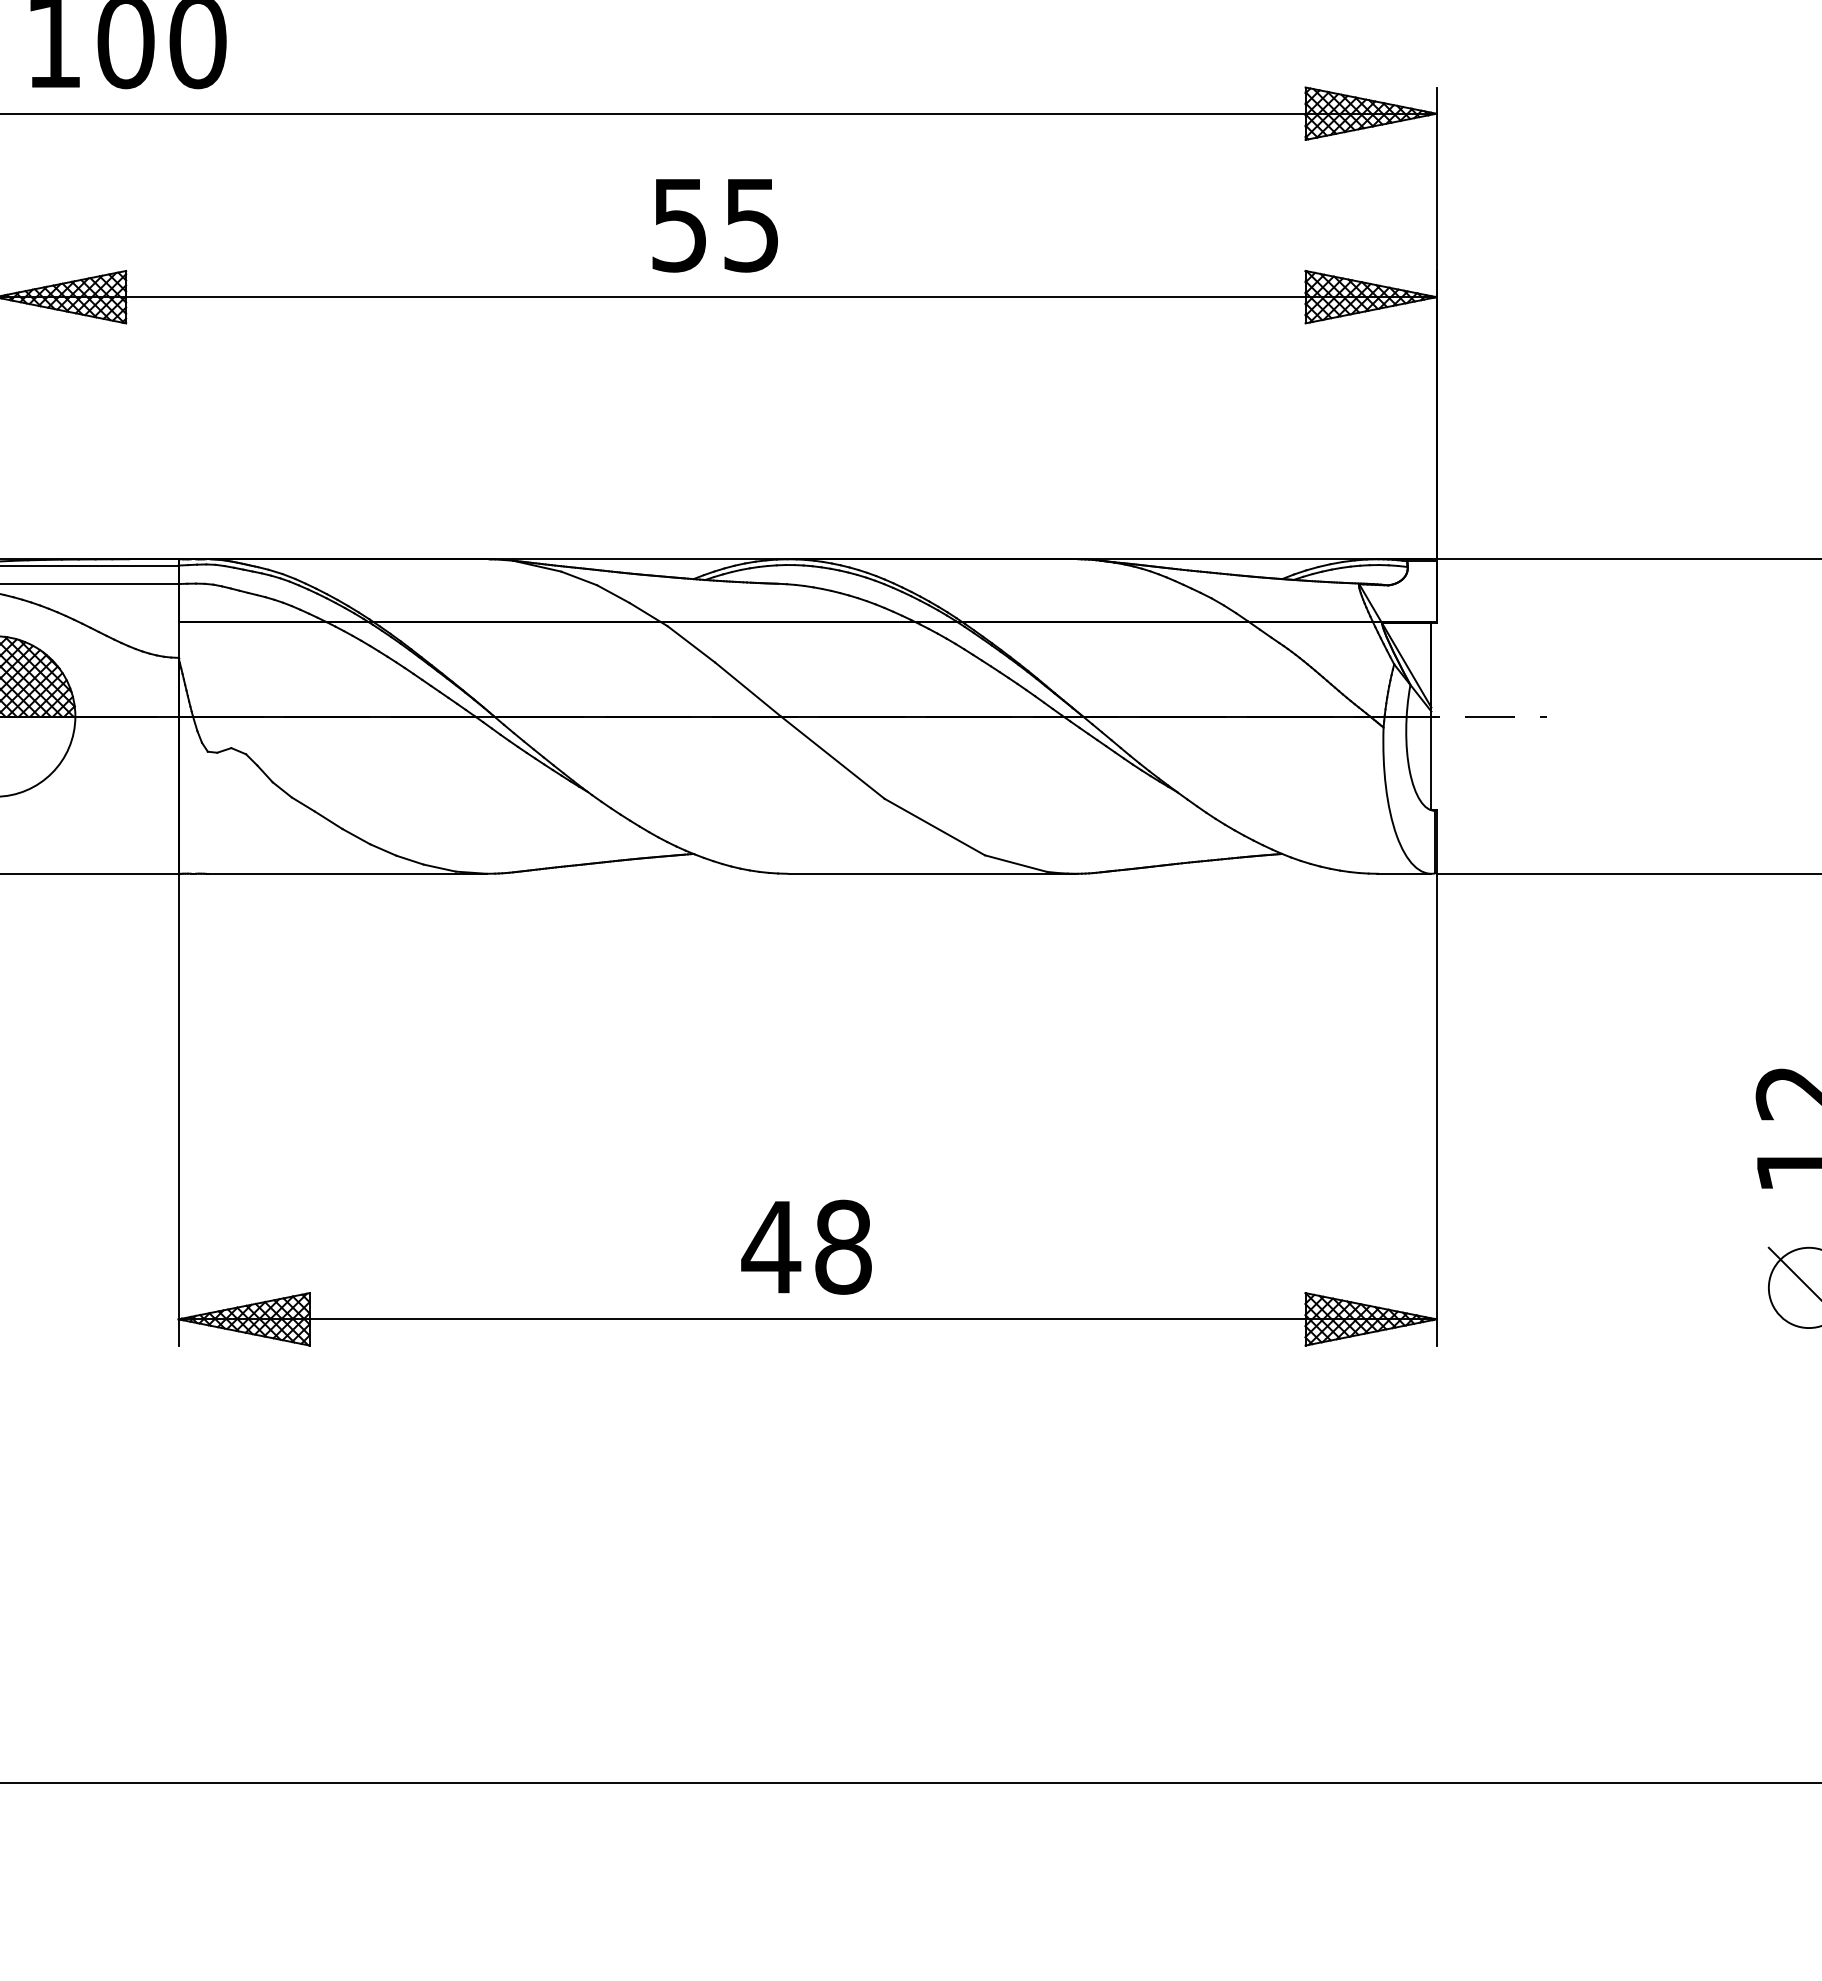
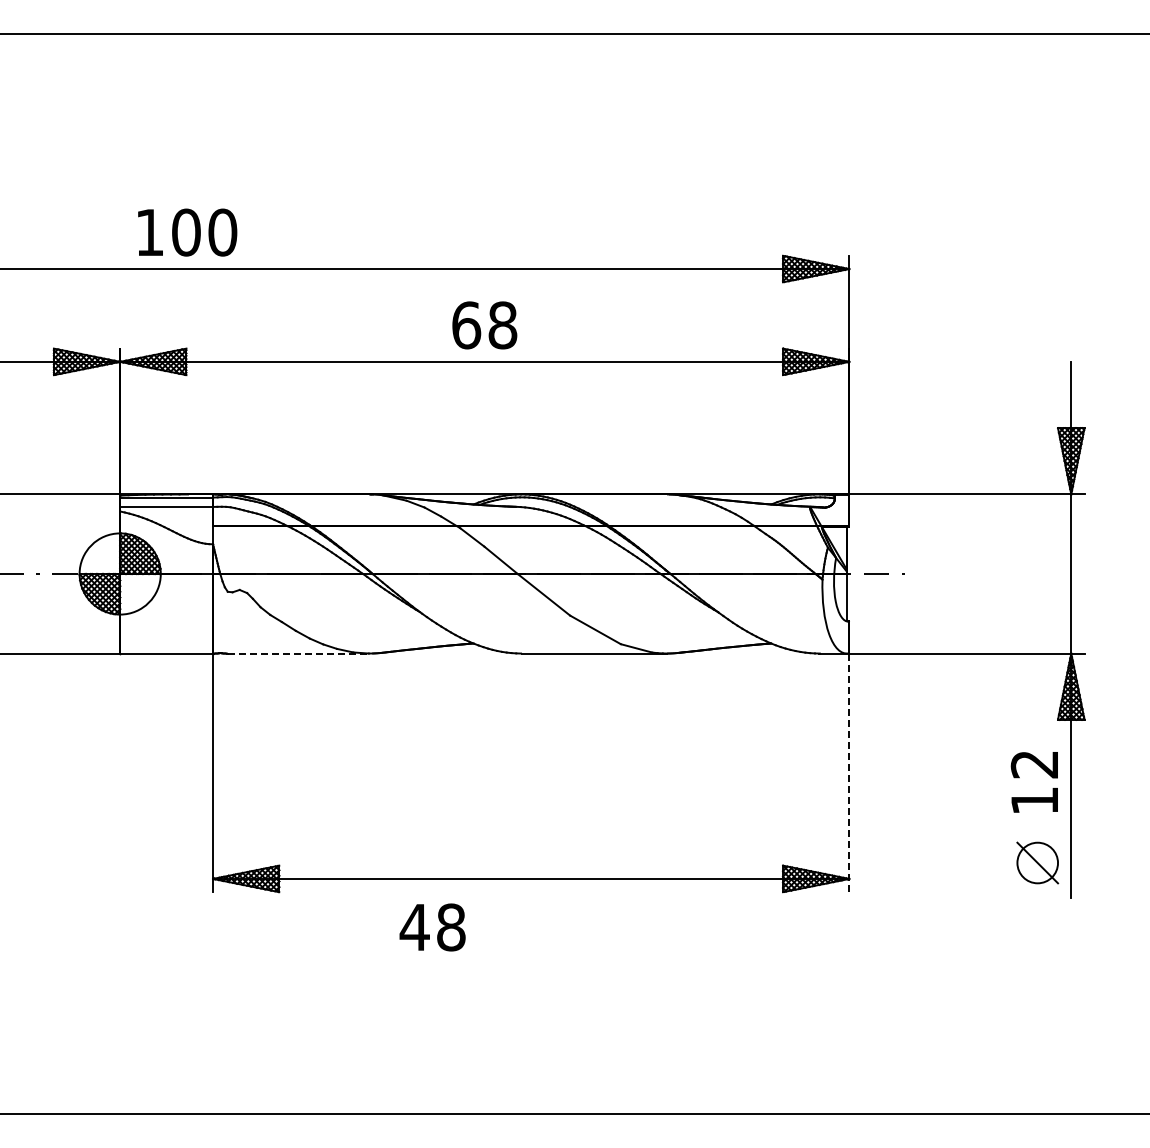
text: (715, 225) -> (484, 325), 55 -> 68
line: (347, 873) -> (298, 653), solid -> dashed
line: (1436, 1108) -> (849, 772), solid -> dashed
text: (806, 1247) -> (432, 927), moved

